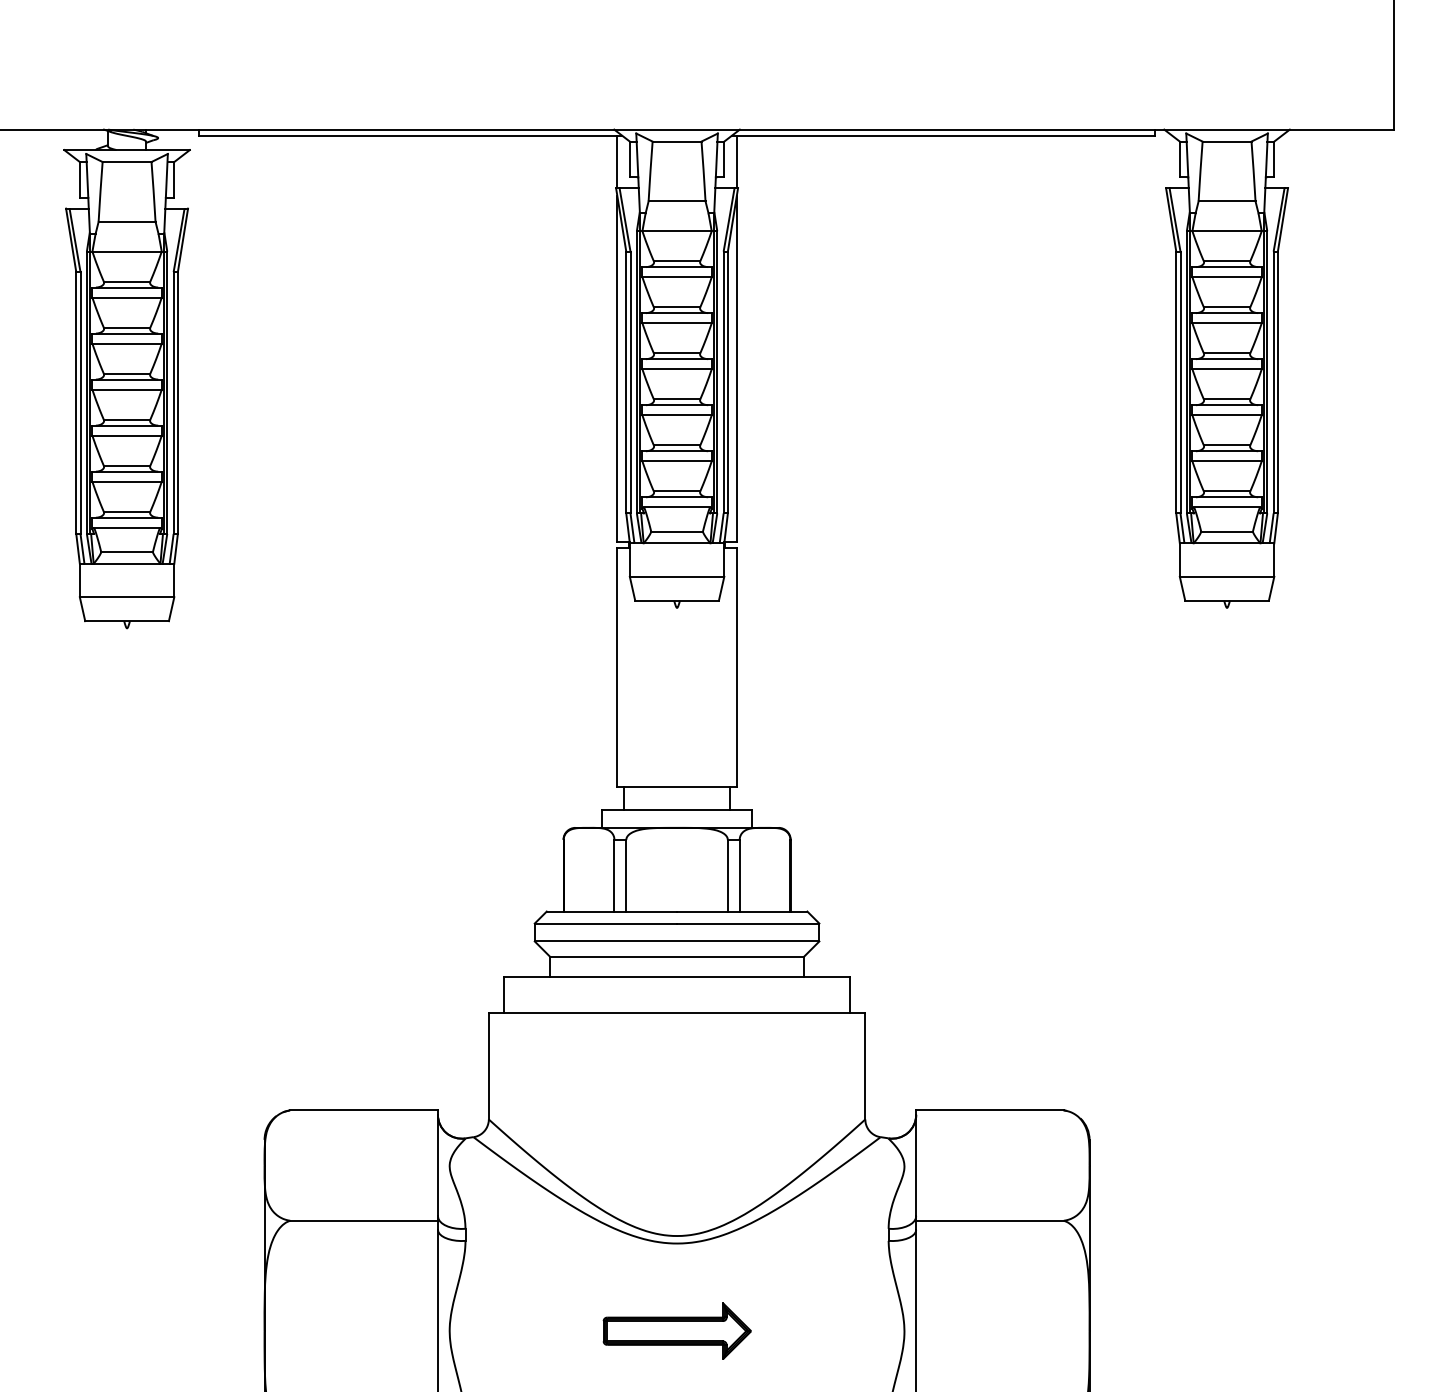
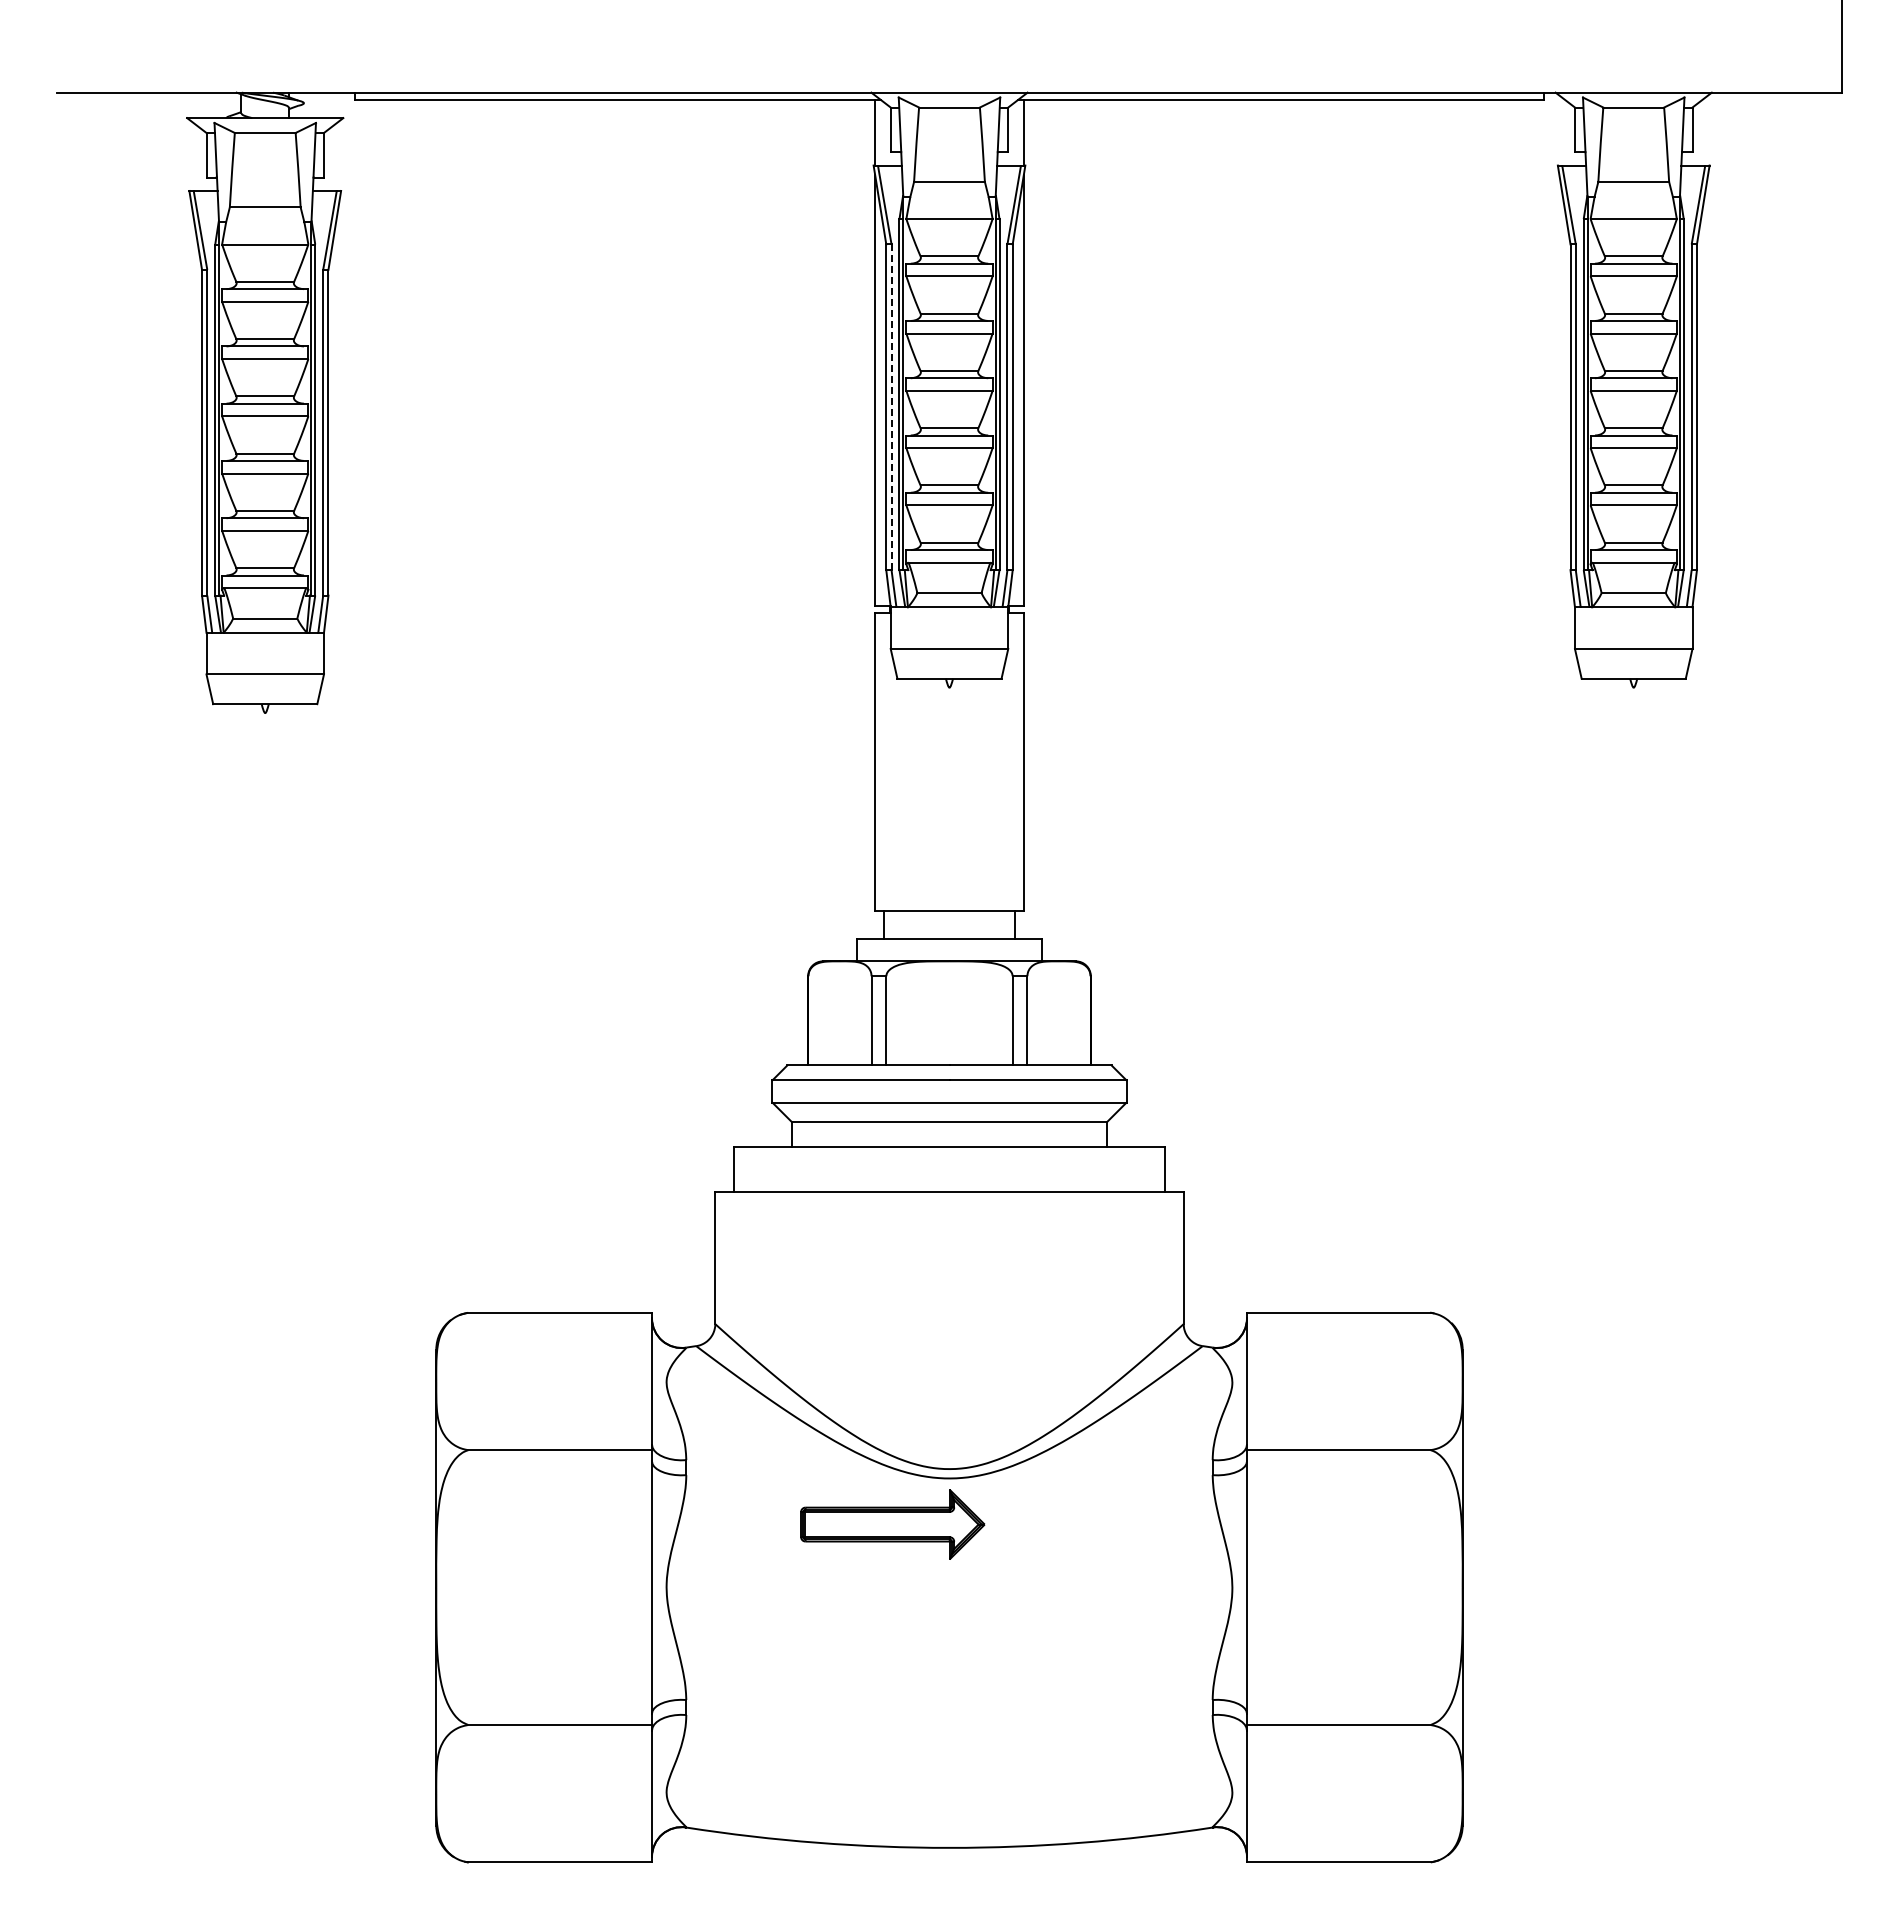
line: (630, 382) -> (891, 407), solid -> dashed
part: (677, 1331) -> (892, 1524), moved

